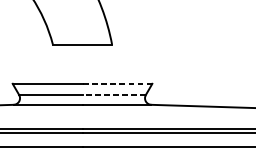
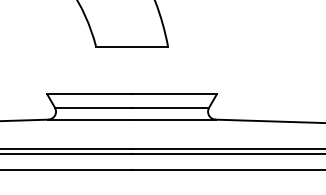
line: (117, 84) -> (174, 94), dashed -> solid
line: (114, 94) -> (170, 107), dashed -> solid

